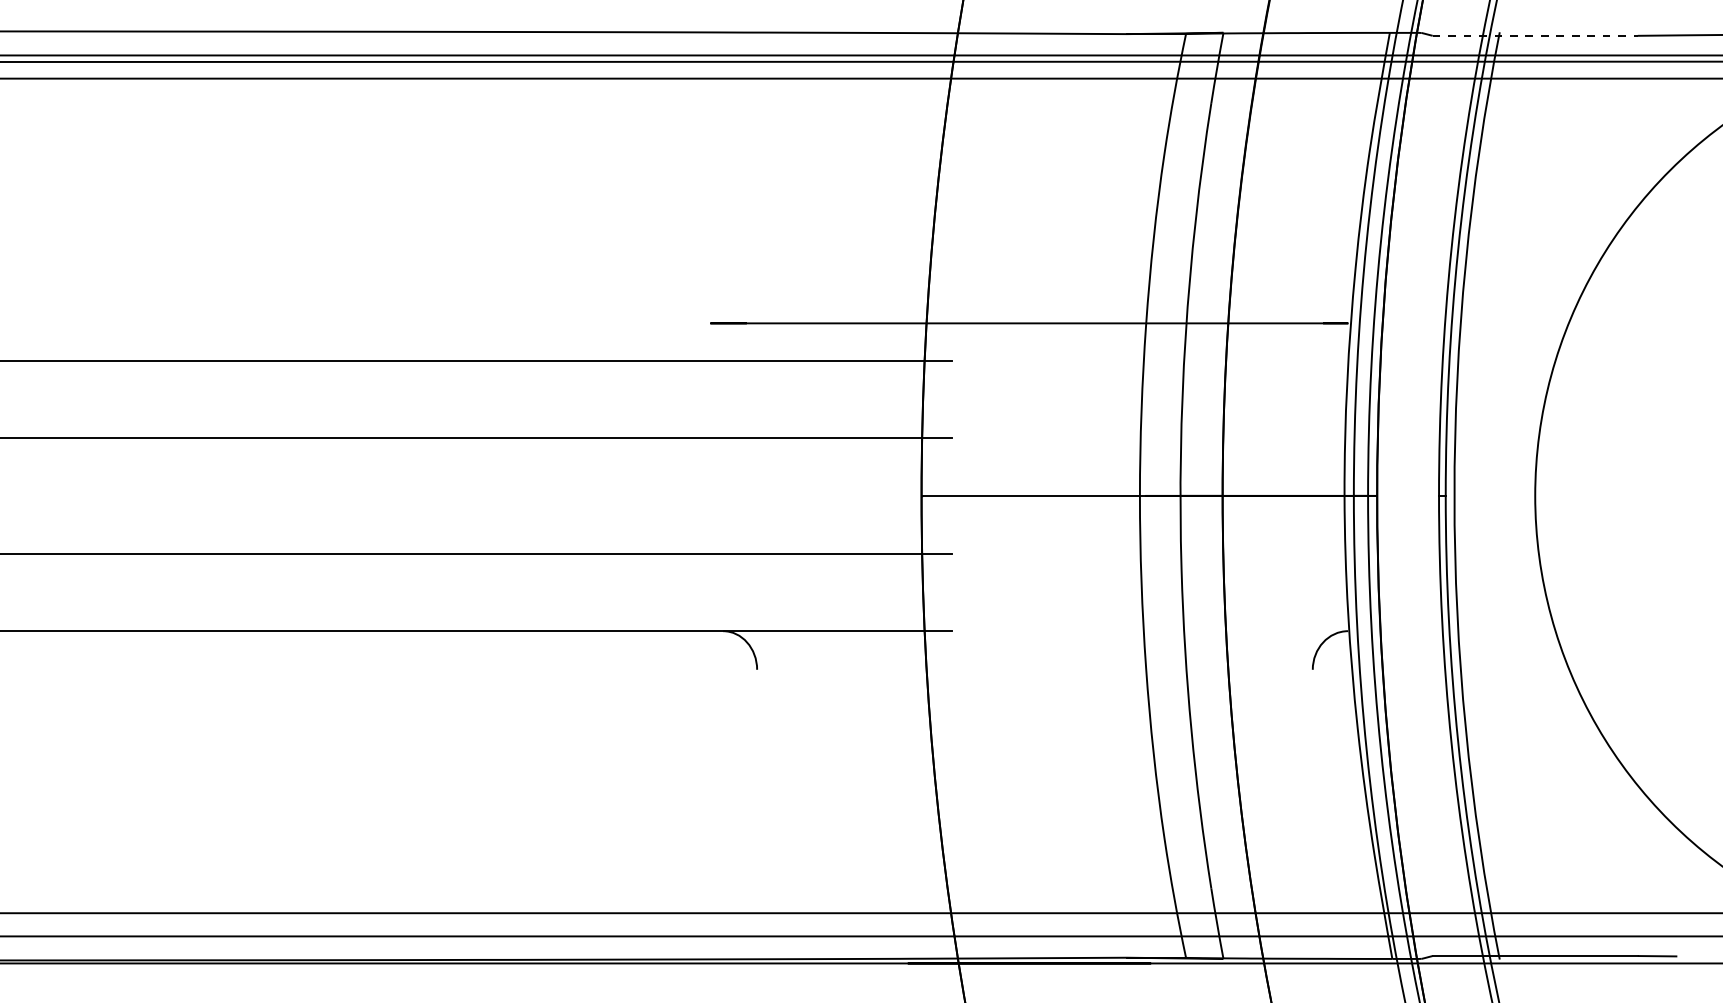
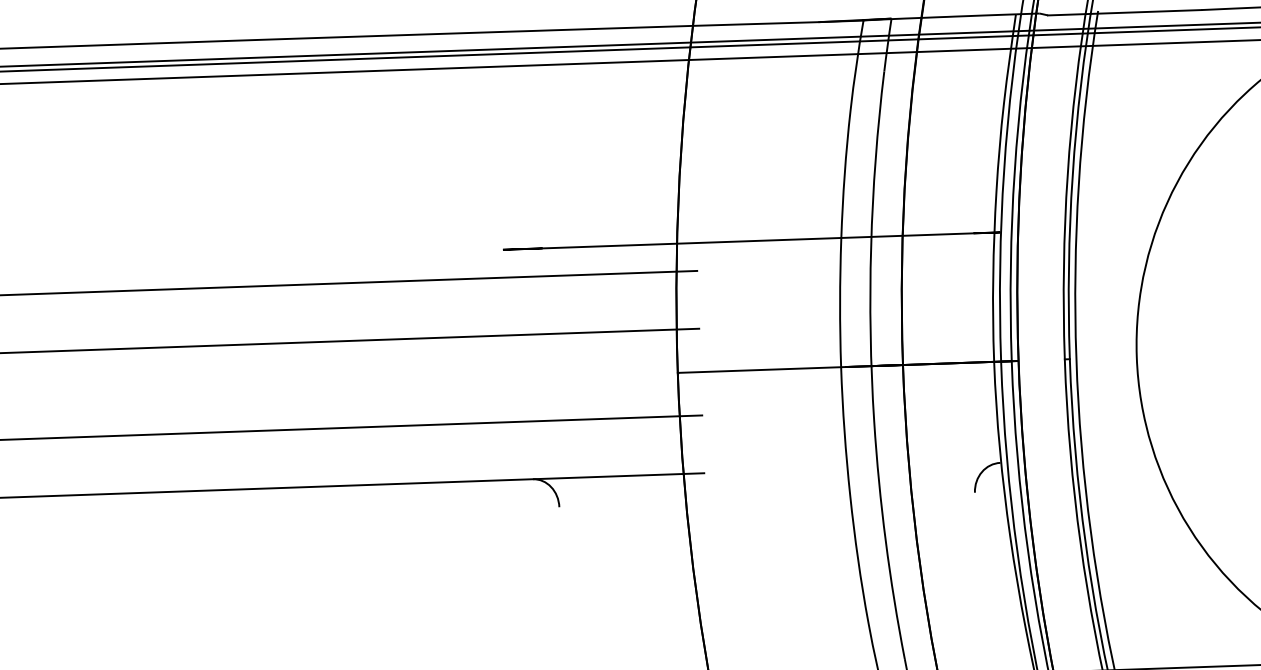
line: (1535, 35) -> (1124, 12), dashed -> solid

